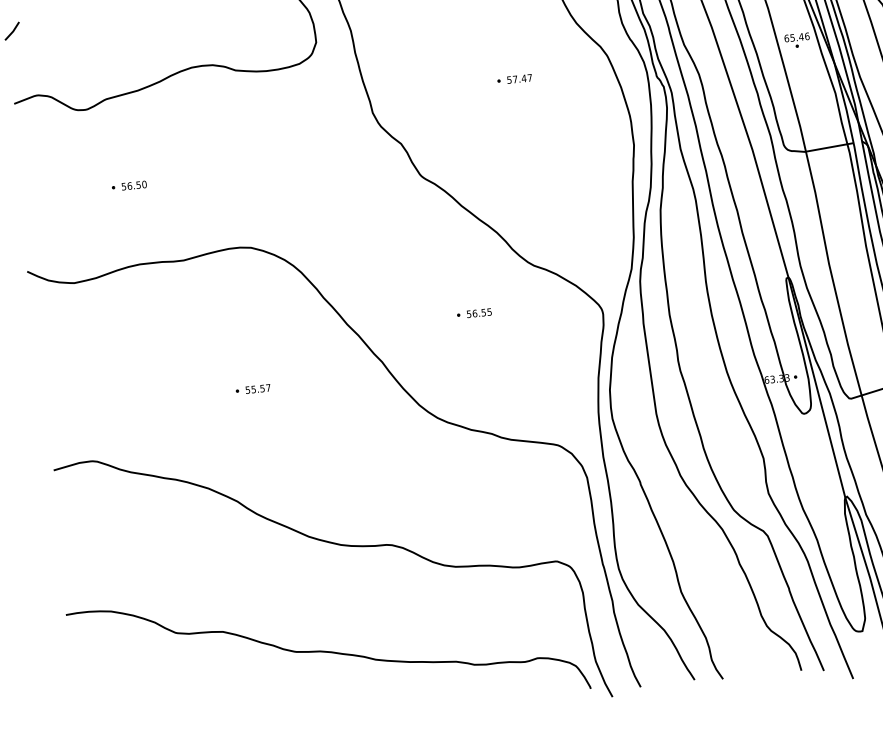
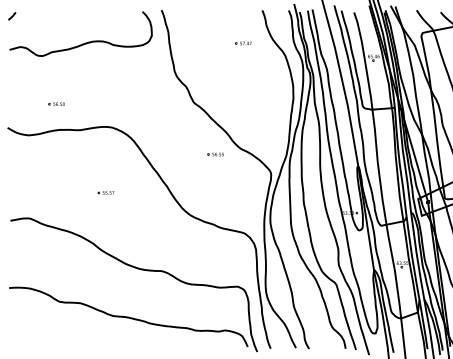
part: (514, 79) -> (243, 43), moved
part: (128, 184) -> (56, 103), moved
part: (473, 313) -> (215, 154), moved

